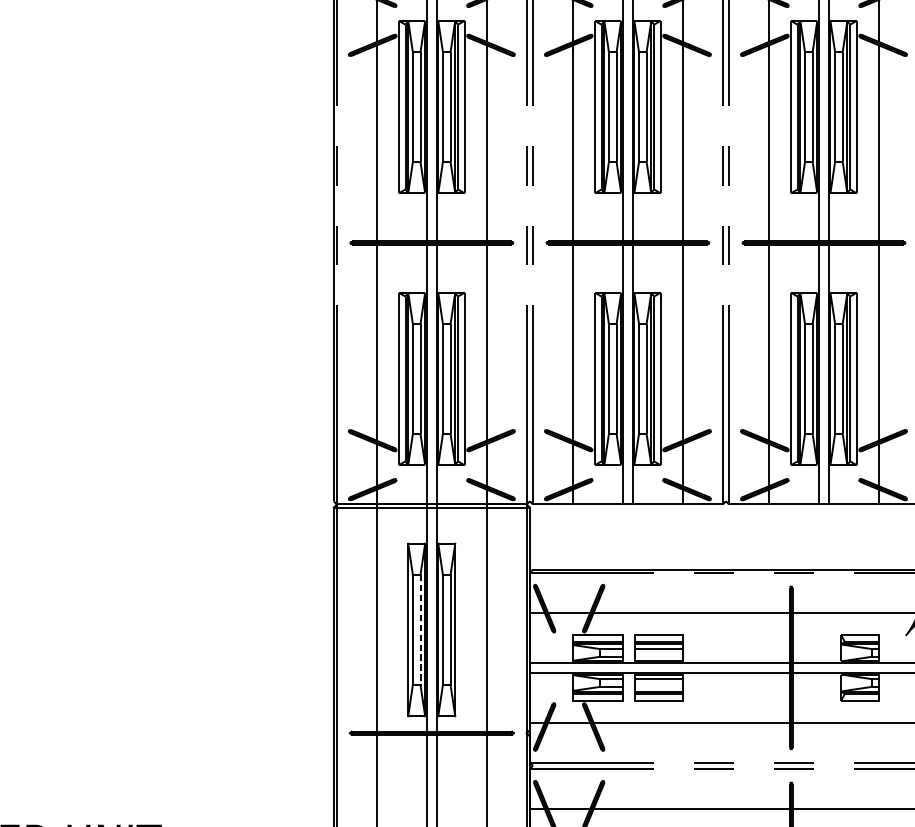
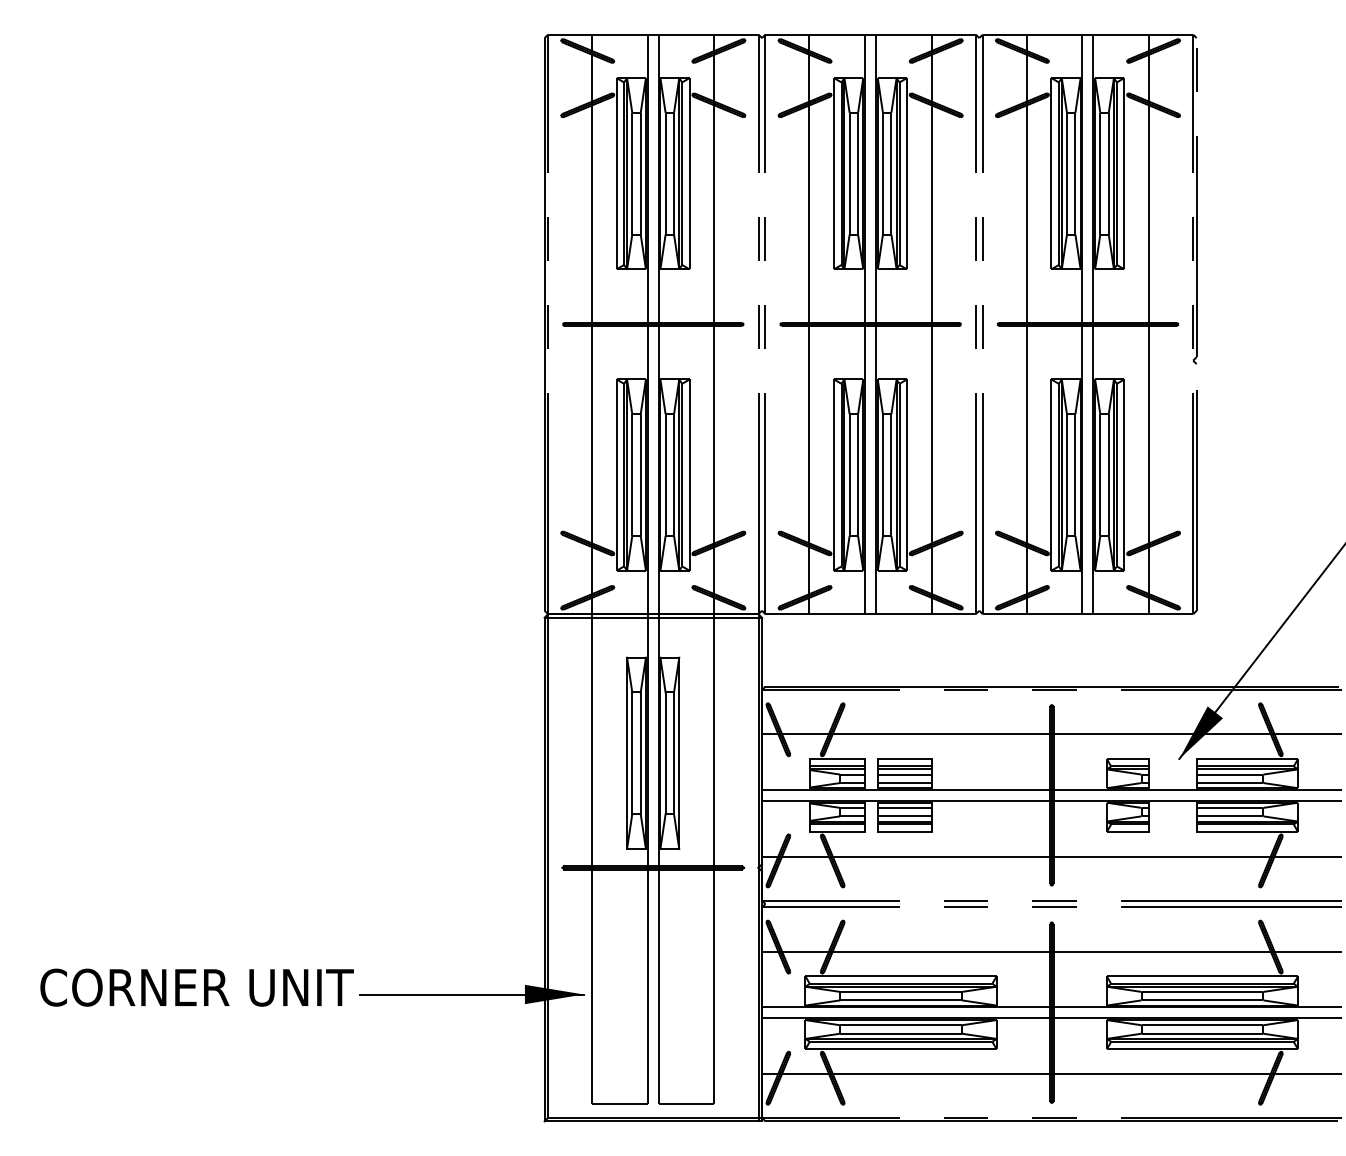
line: (420, 630) -> (640, 753), dashed -> solid
line: (658, 657) -> (904, 783), added
line: (658, 686) -> (904, 816), added

